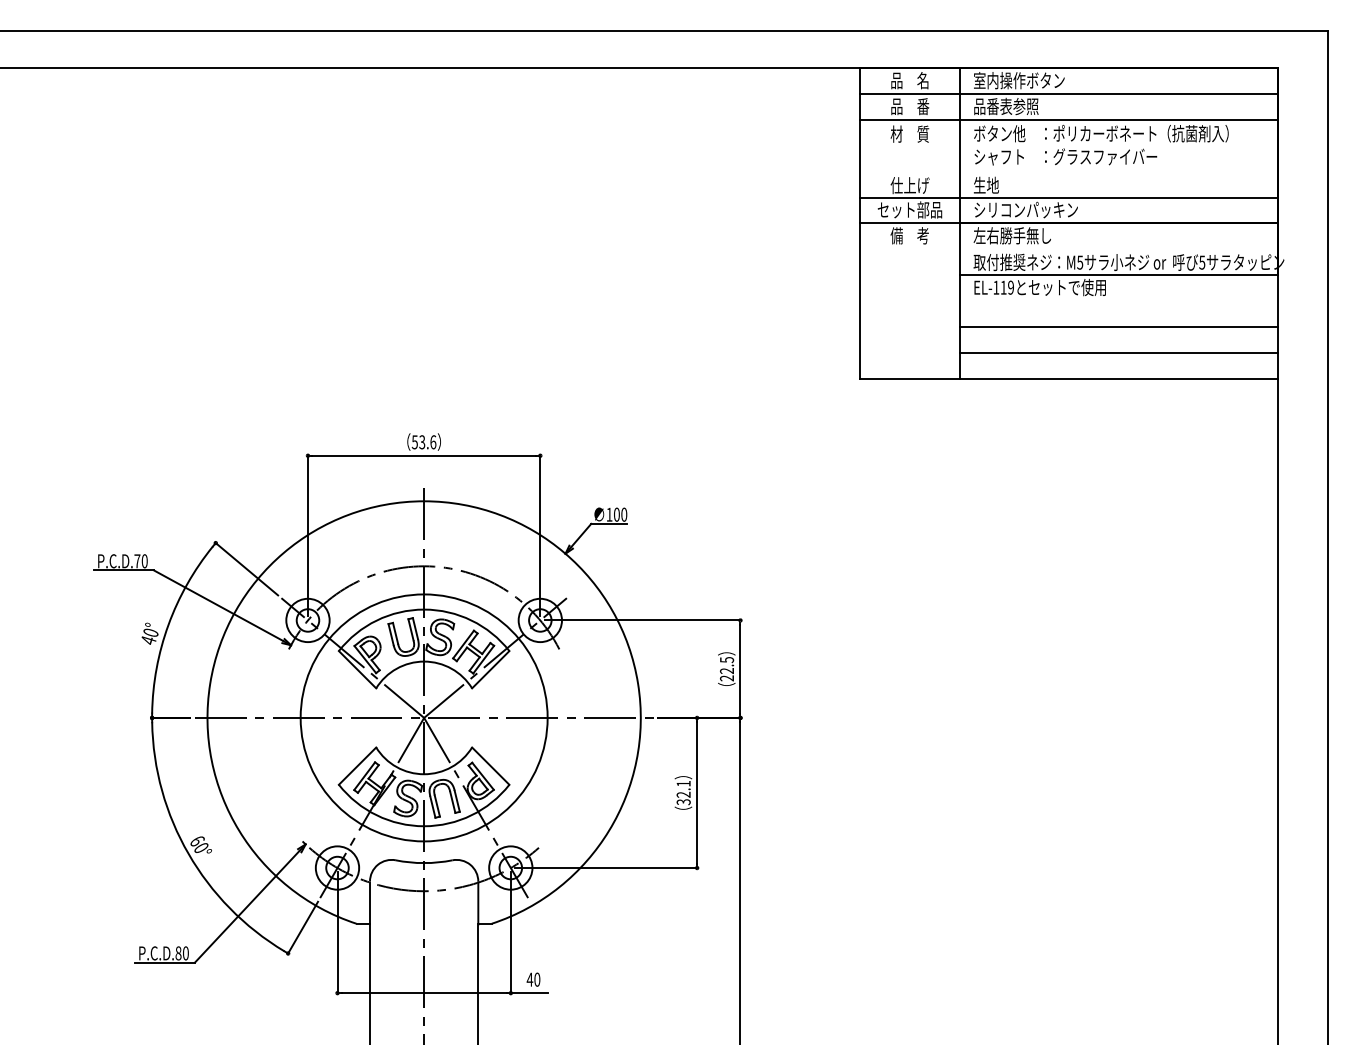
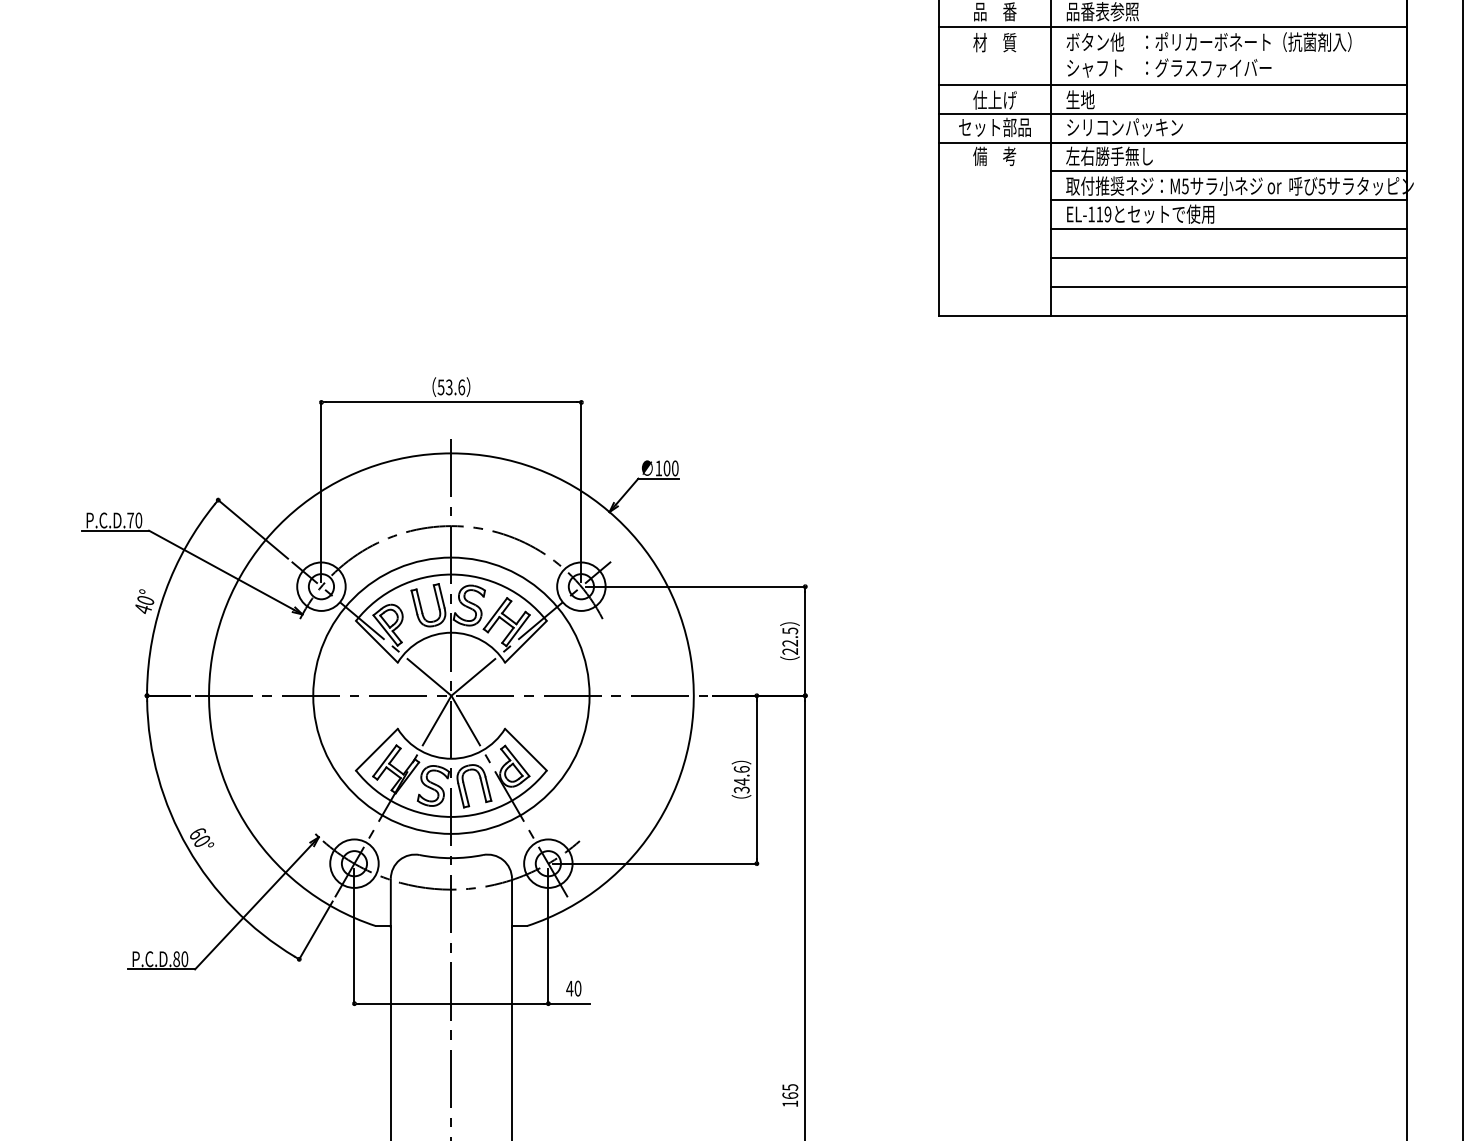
line: (1069, 171) -> (1173, 84), added
line: (1118, 249) -> (1228, 171), added
line: (1118, 301) -> (1228, 229), added
text: (683, 789) -> (741, 775), 32.1 -> 34.6

